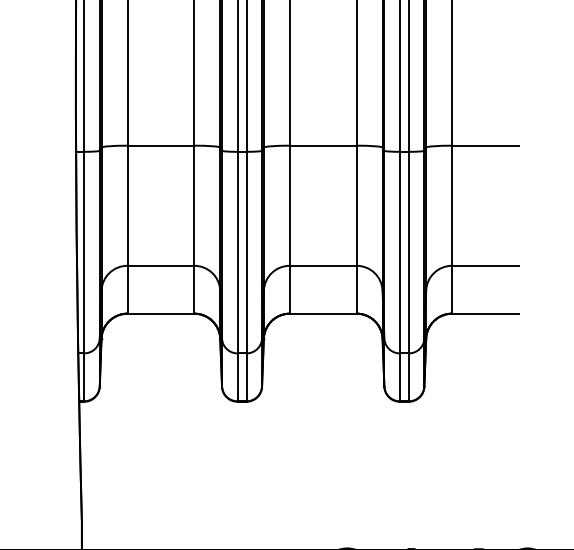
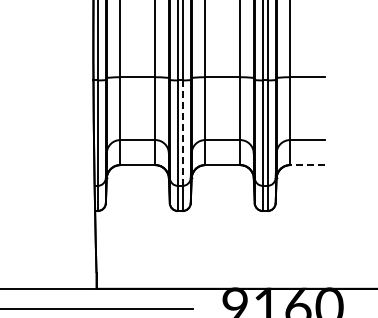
line: (246, 253) -> (182, 133), solid -> dashed
line: (485, 314) -> (307, 165), solid -> dashed

